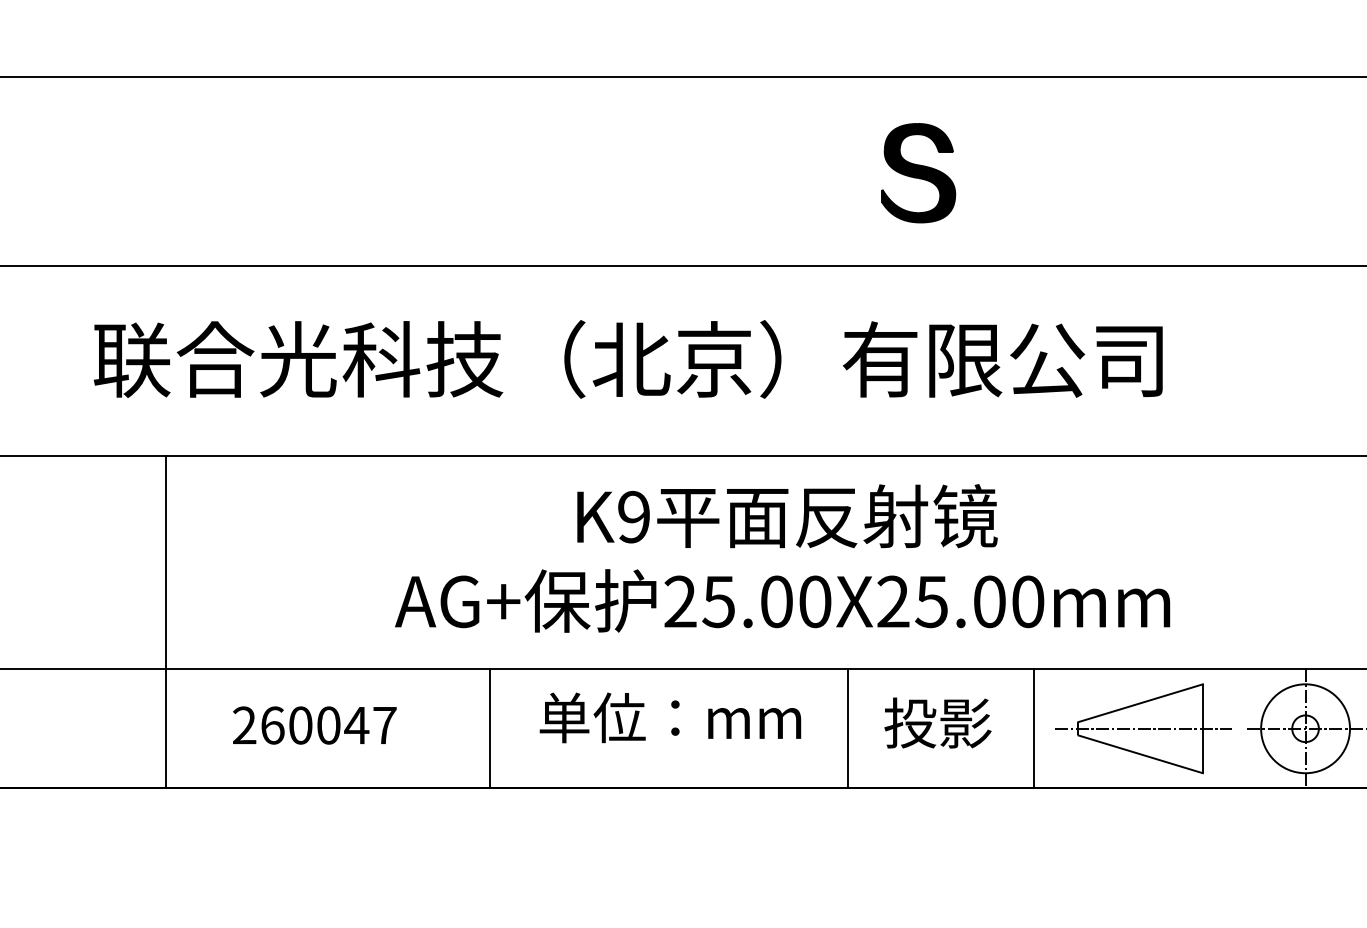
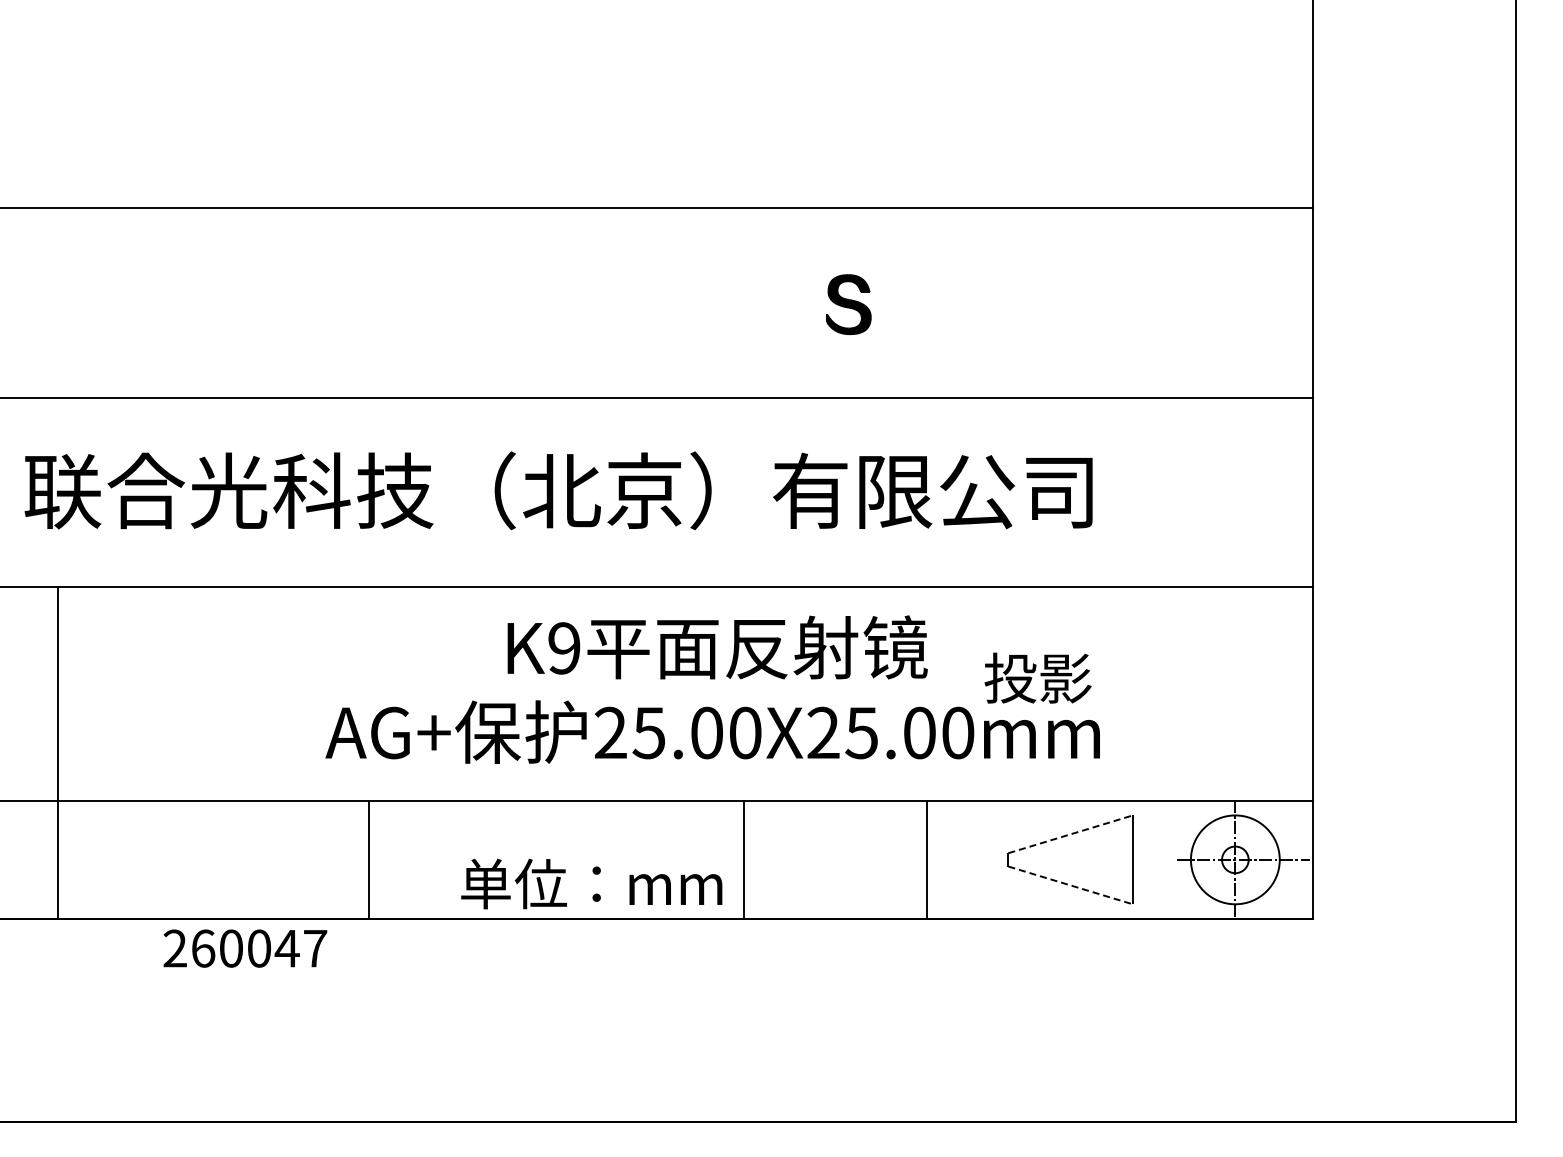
part: (918, 172) -> (848, 304), size x0.6
line: (165, 622) -> (57, 753), moved
line: (1141, 703) -> (1071, 834), solid -> dashed
text: (670, 717) -> (591, 883), moved
text: (937, 722) -> (1037, 677), moved
text: (314, 725) -> (245, 948), moved
line: (490, 728) -> (369, 859), moved
line: (848, 728) -> (743, 859), moved
line: (1034, 728) -> (927, 859), moved
line: (1143, 728) -> (1073, 859), removed
line: (1141, 754) -> (1071, 885), solid -> dashed

